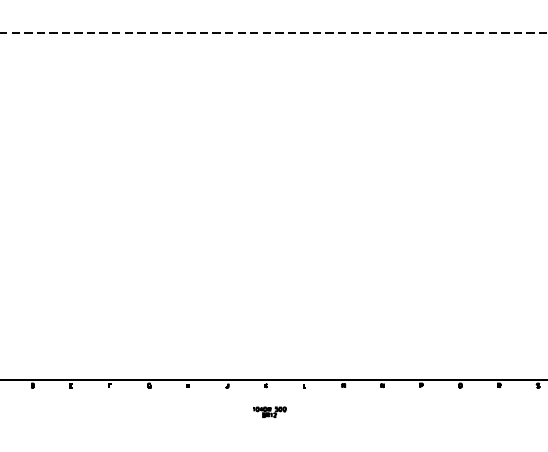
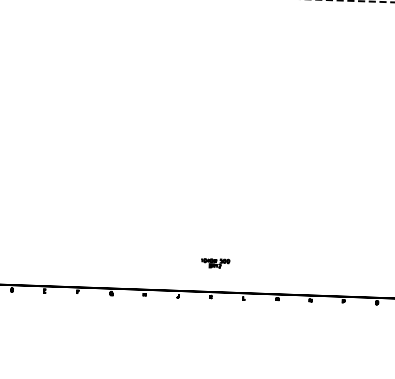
part: (269, 411) -> (215, 262), moved

